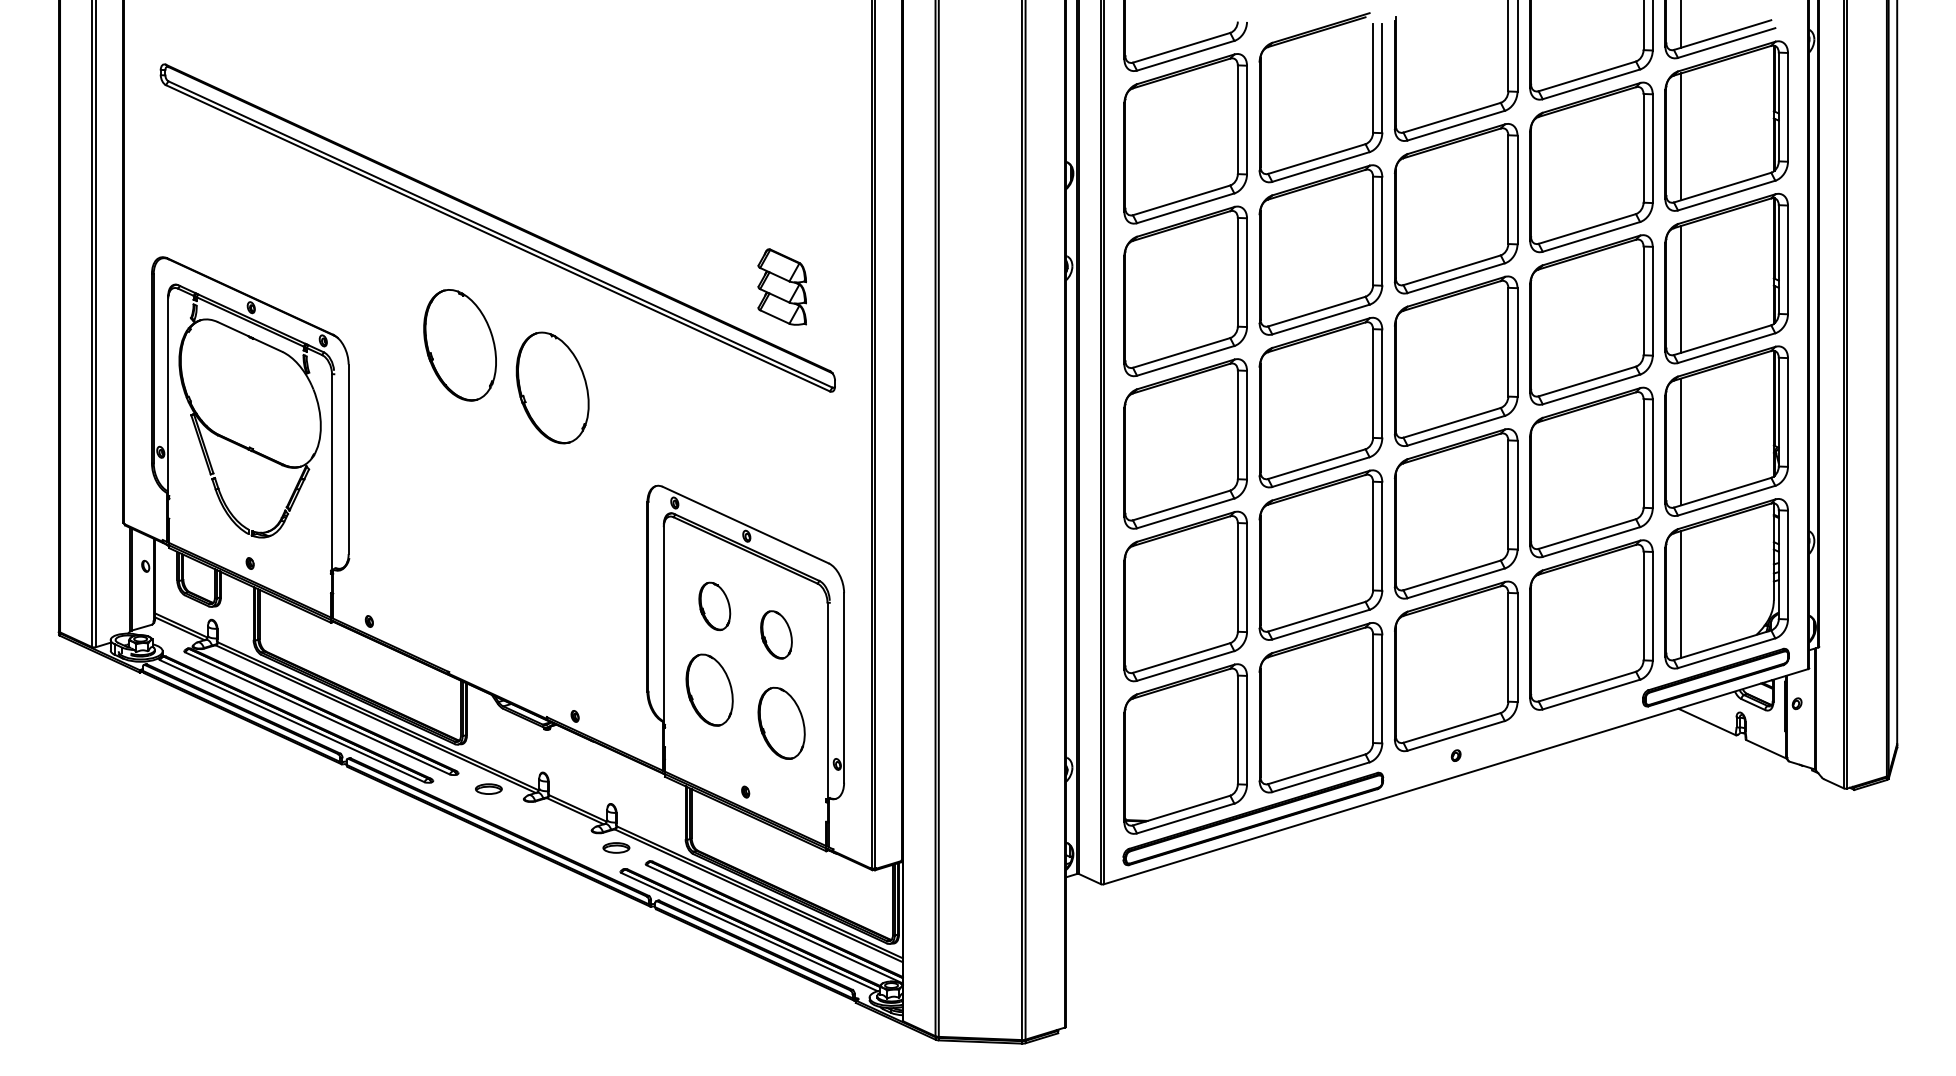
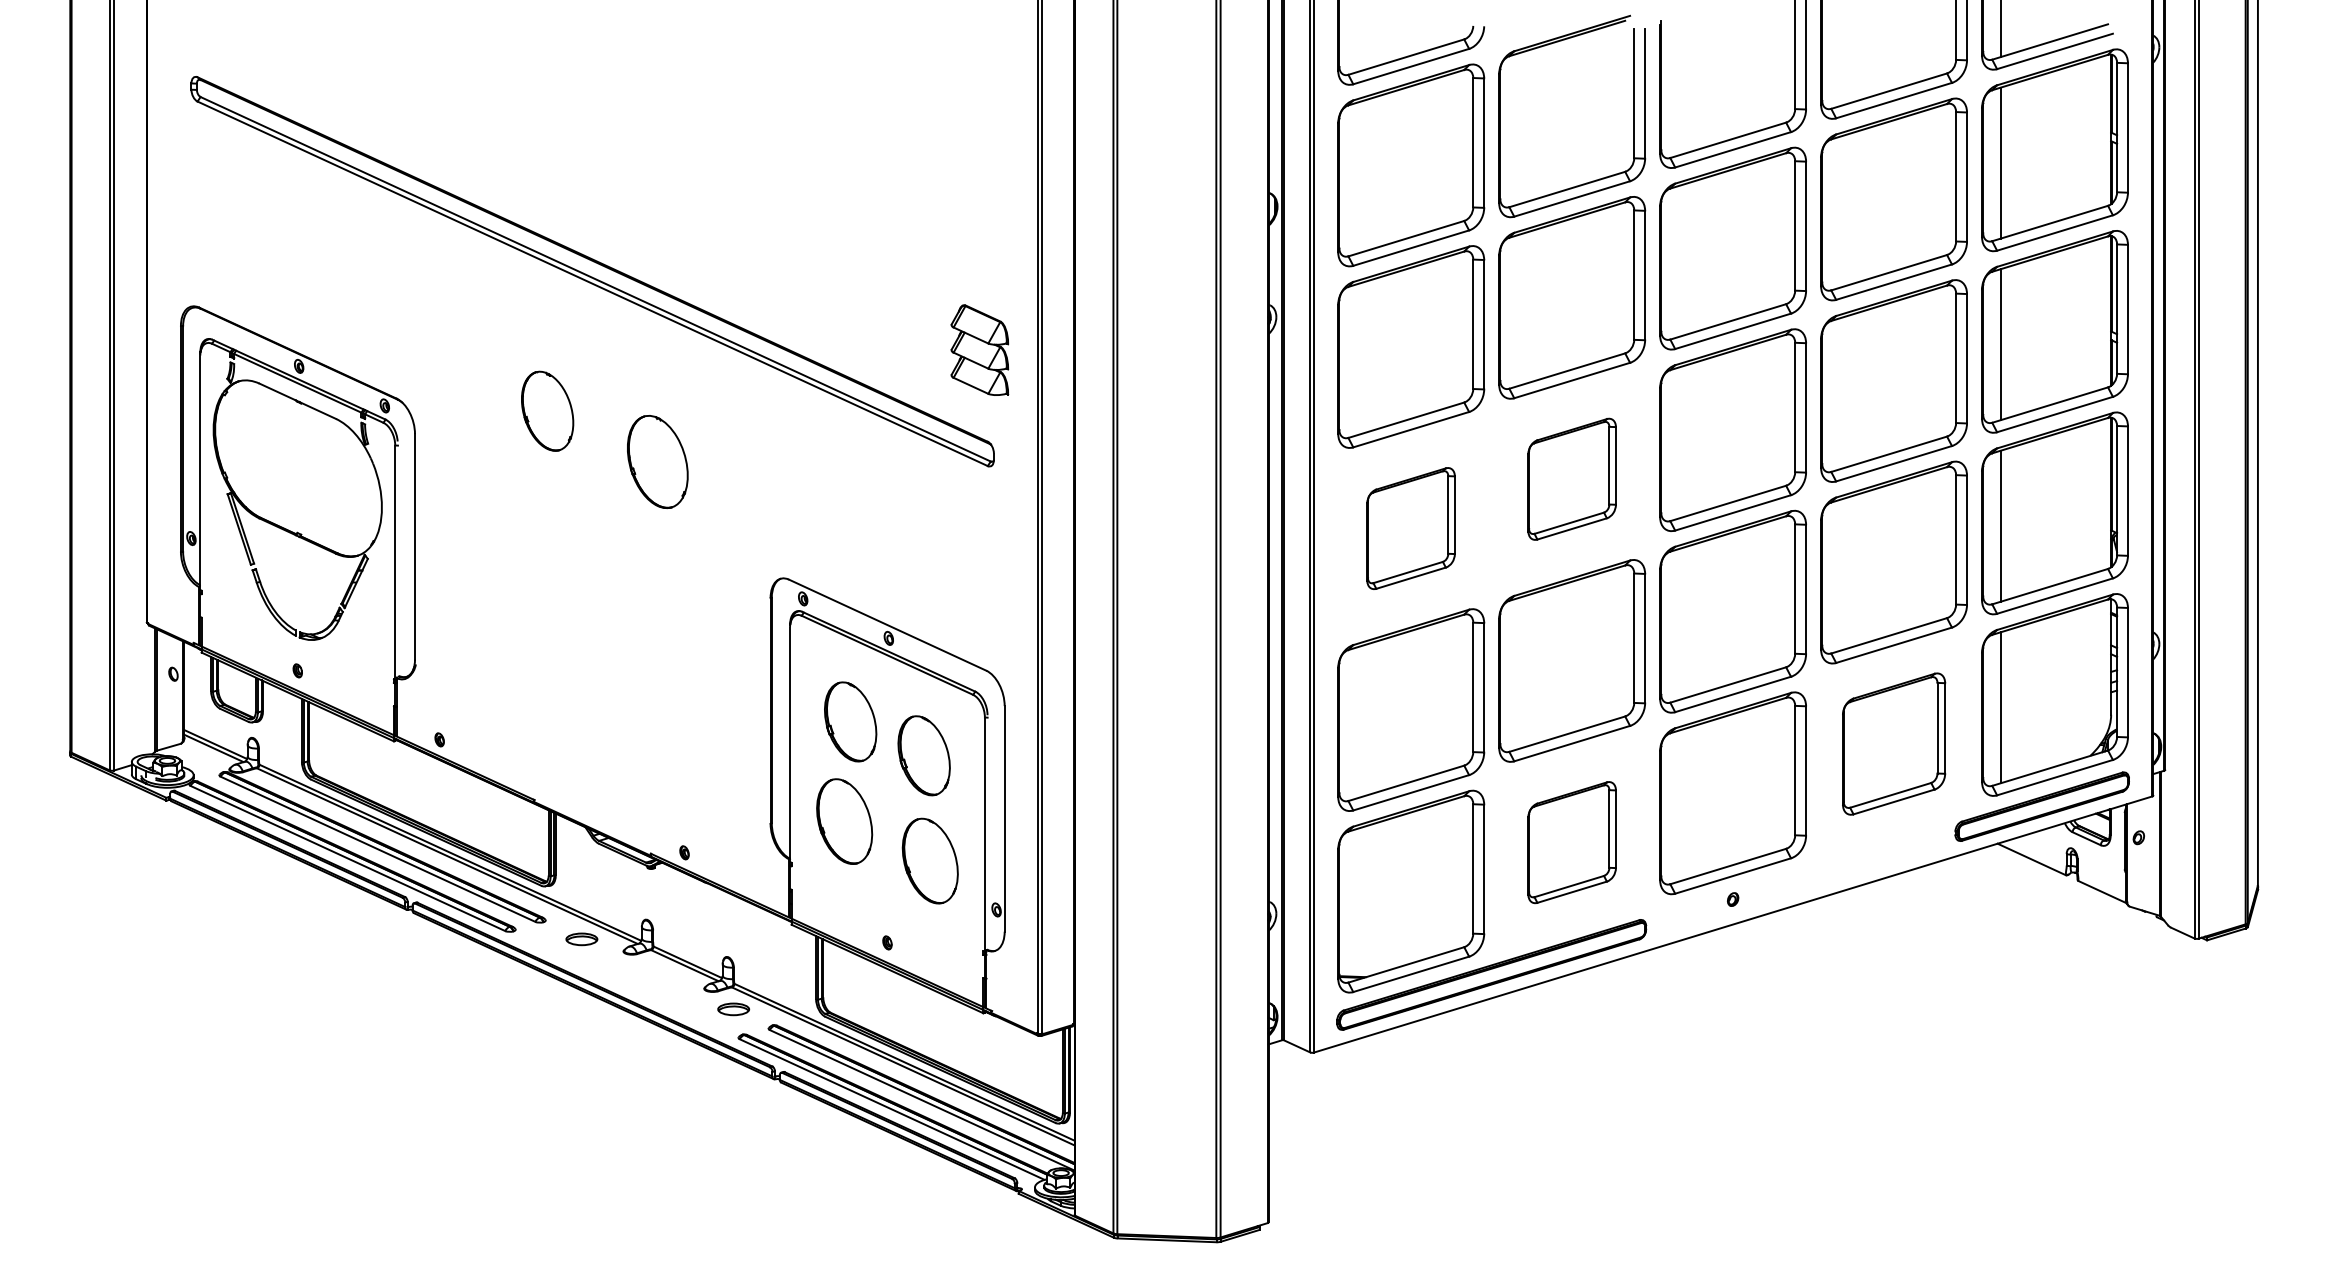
part: (781, 286) -> (978, 349), moved
part: (459, 345) -> (546, 411), size x0.6
part: (552, 387) -> (657, 461), size x0.7
part: (1320, 402) -> (1571, 479), size x0.6
part: (1185, 443) -> (1410, 528), size x0.6
part: (714, 606) -> (850, 722), size x1.4
part: (1591, 624) -> (1894, 743), size x0.7
part: (776, 634) -> (924, 755), size x1.4
part: (1320, 707) -> (1571, 842), size x0.6

